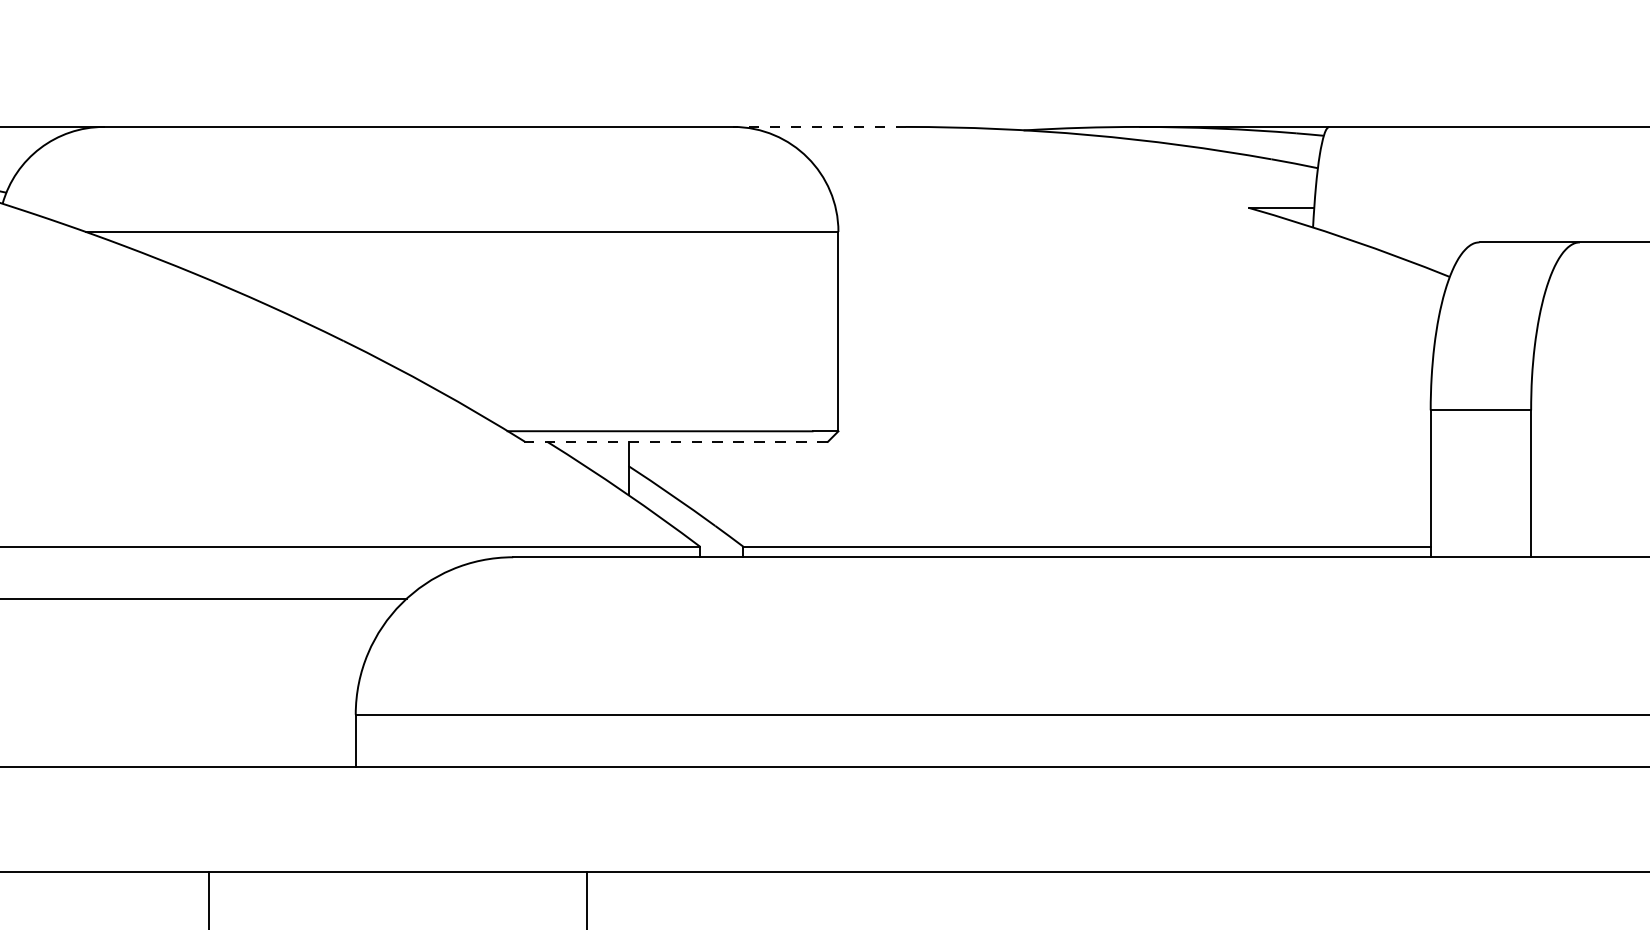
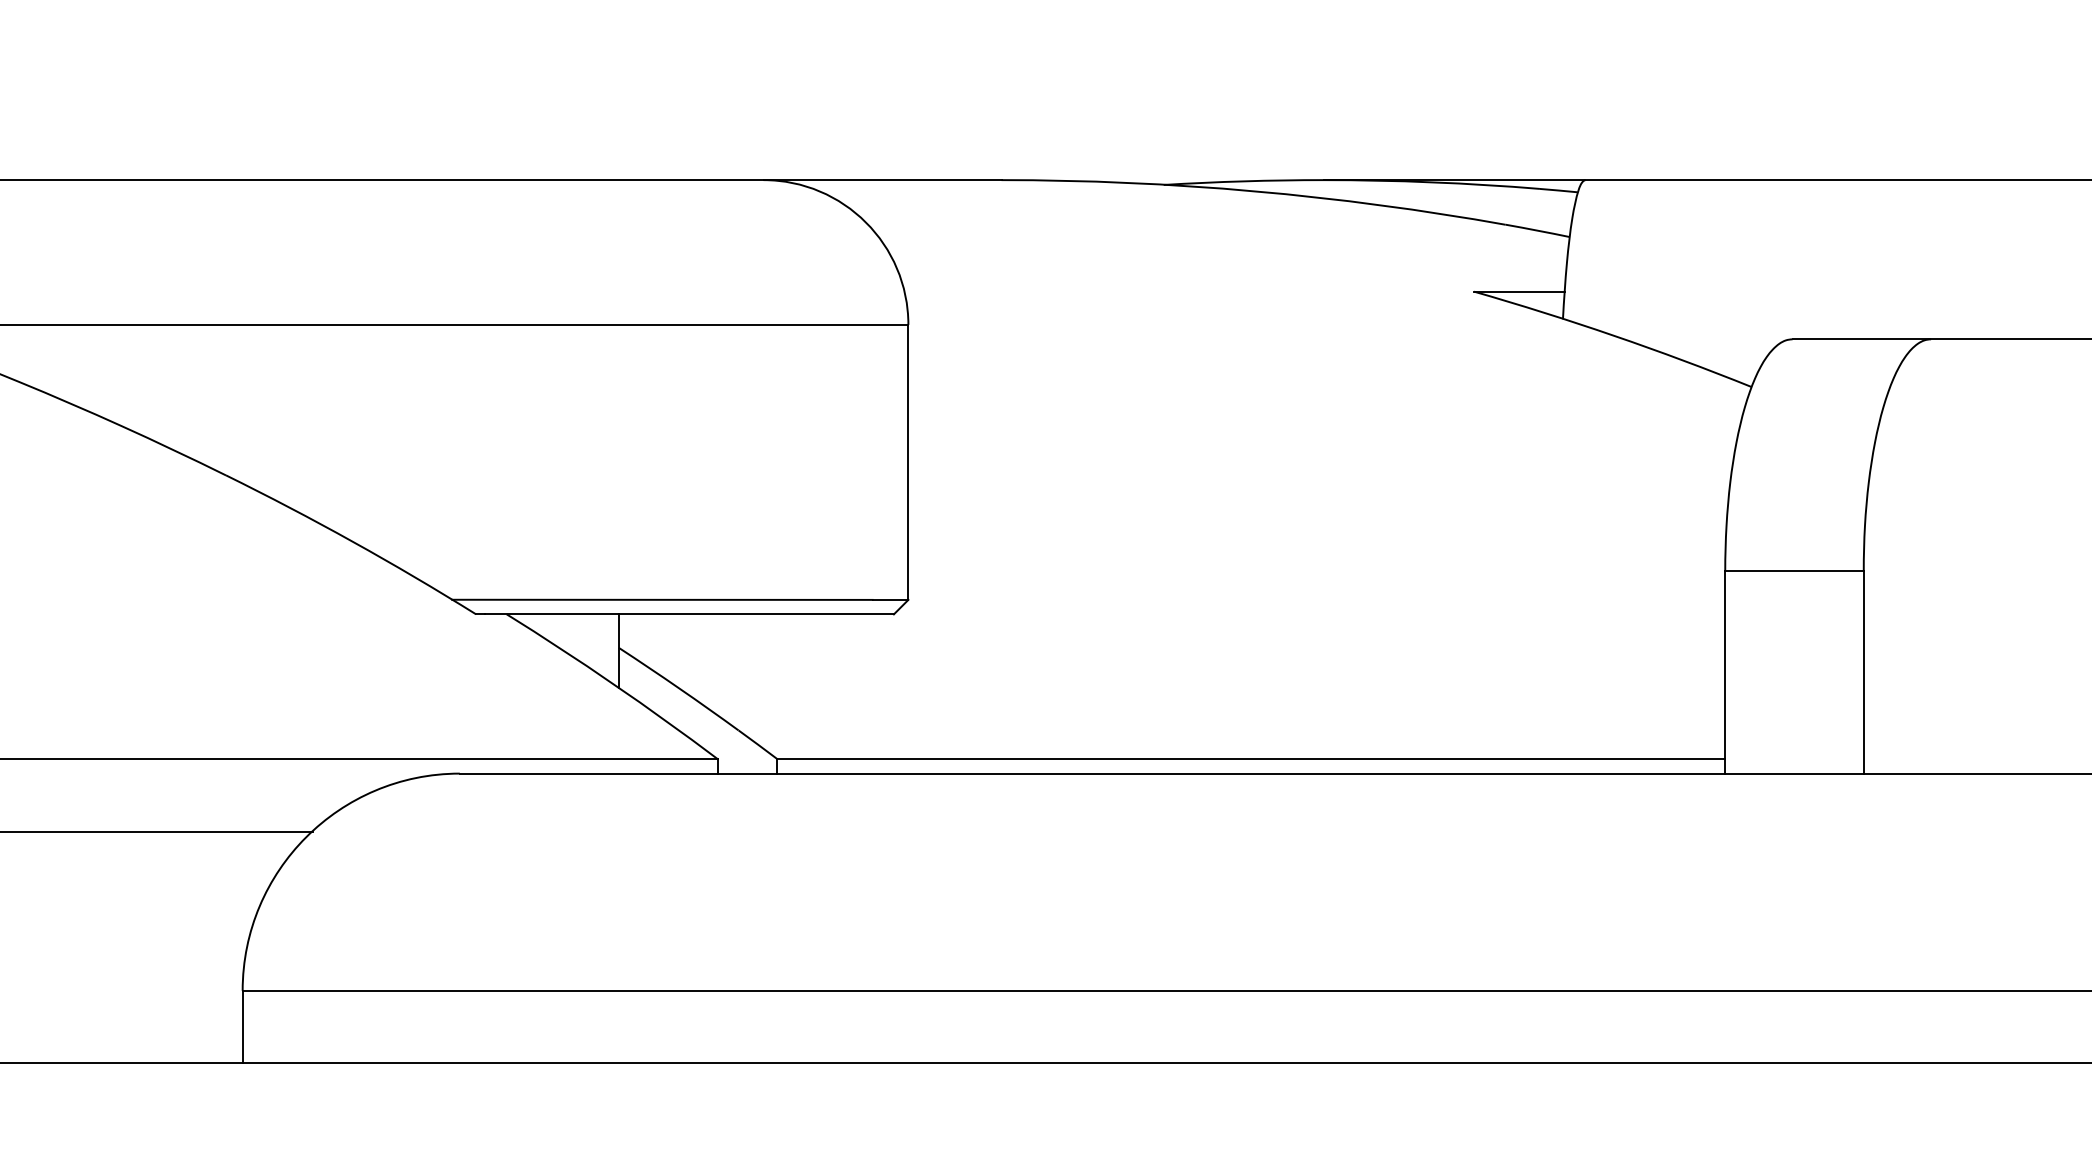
line: (819, 126) -> (882, 179), dashed -> solid
line: (679, 441) -> (689, 613), dashed -> solid

